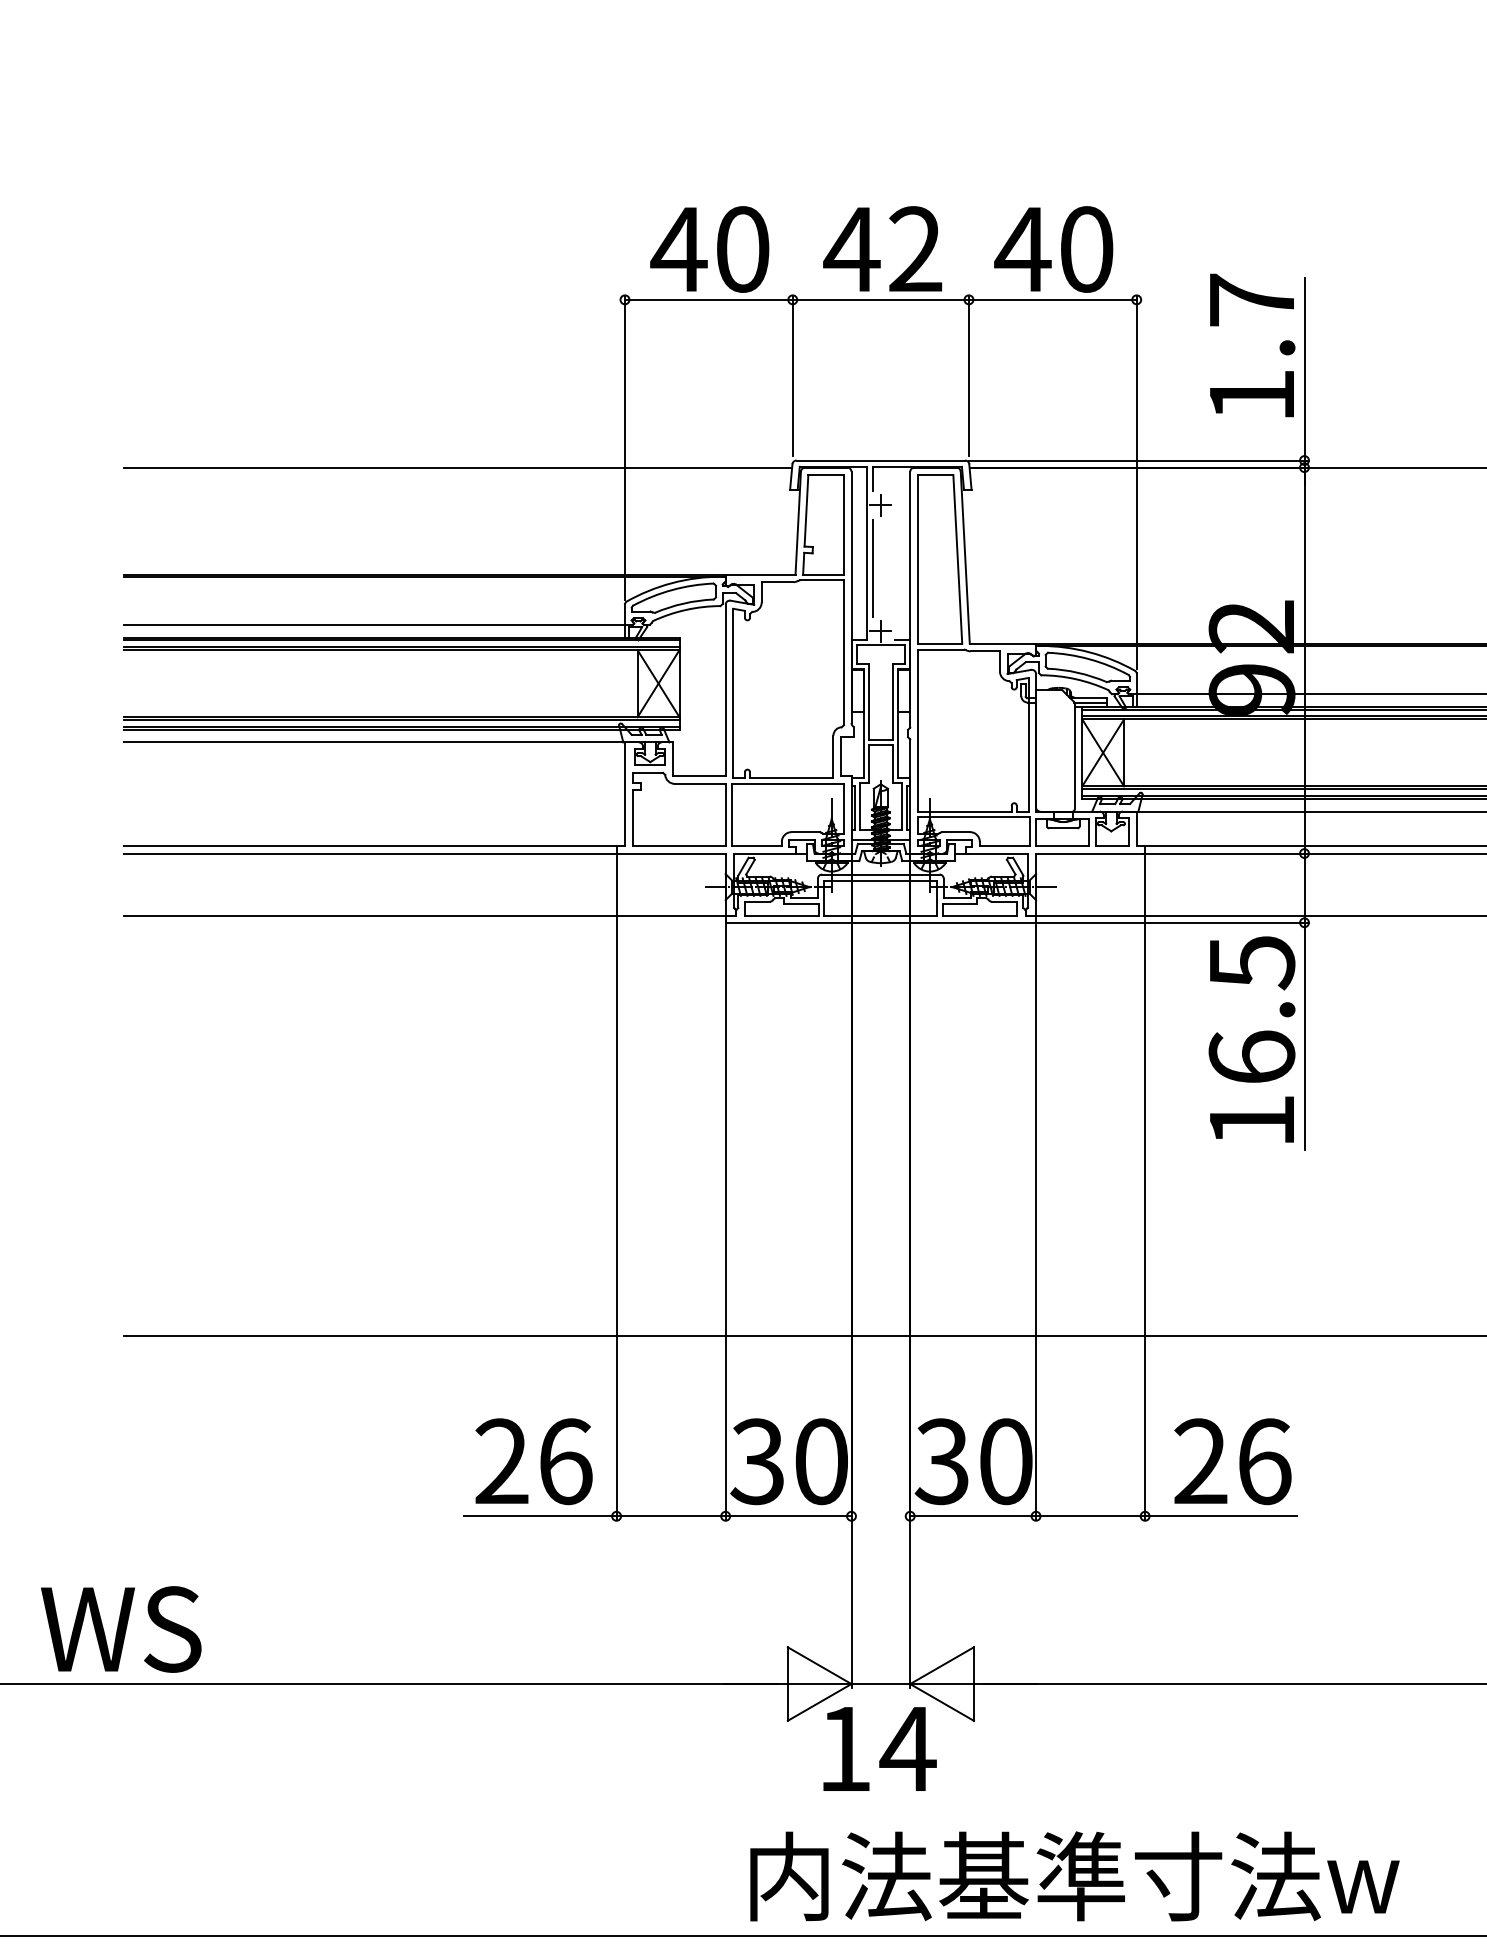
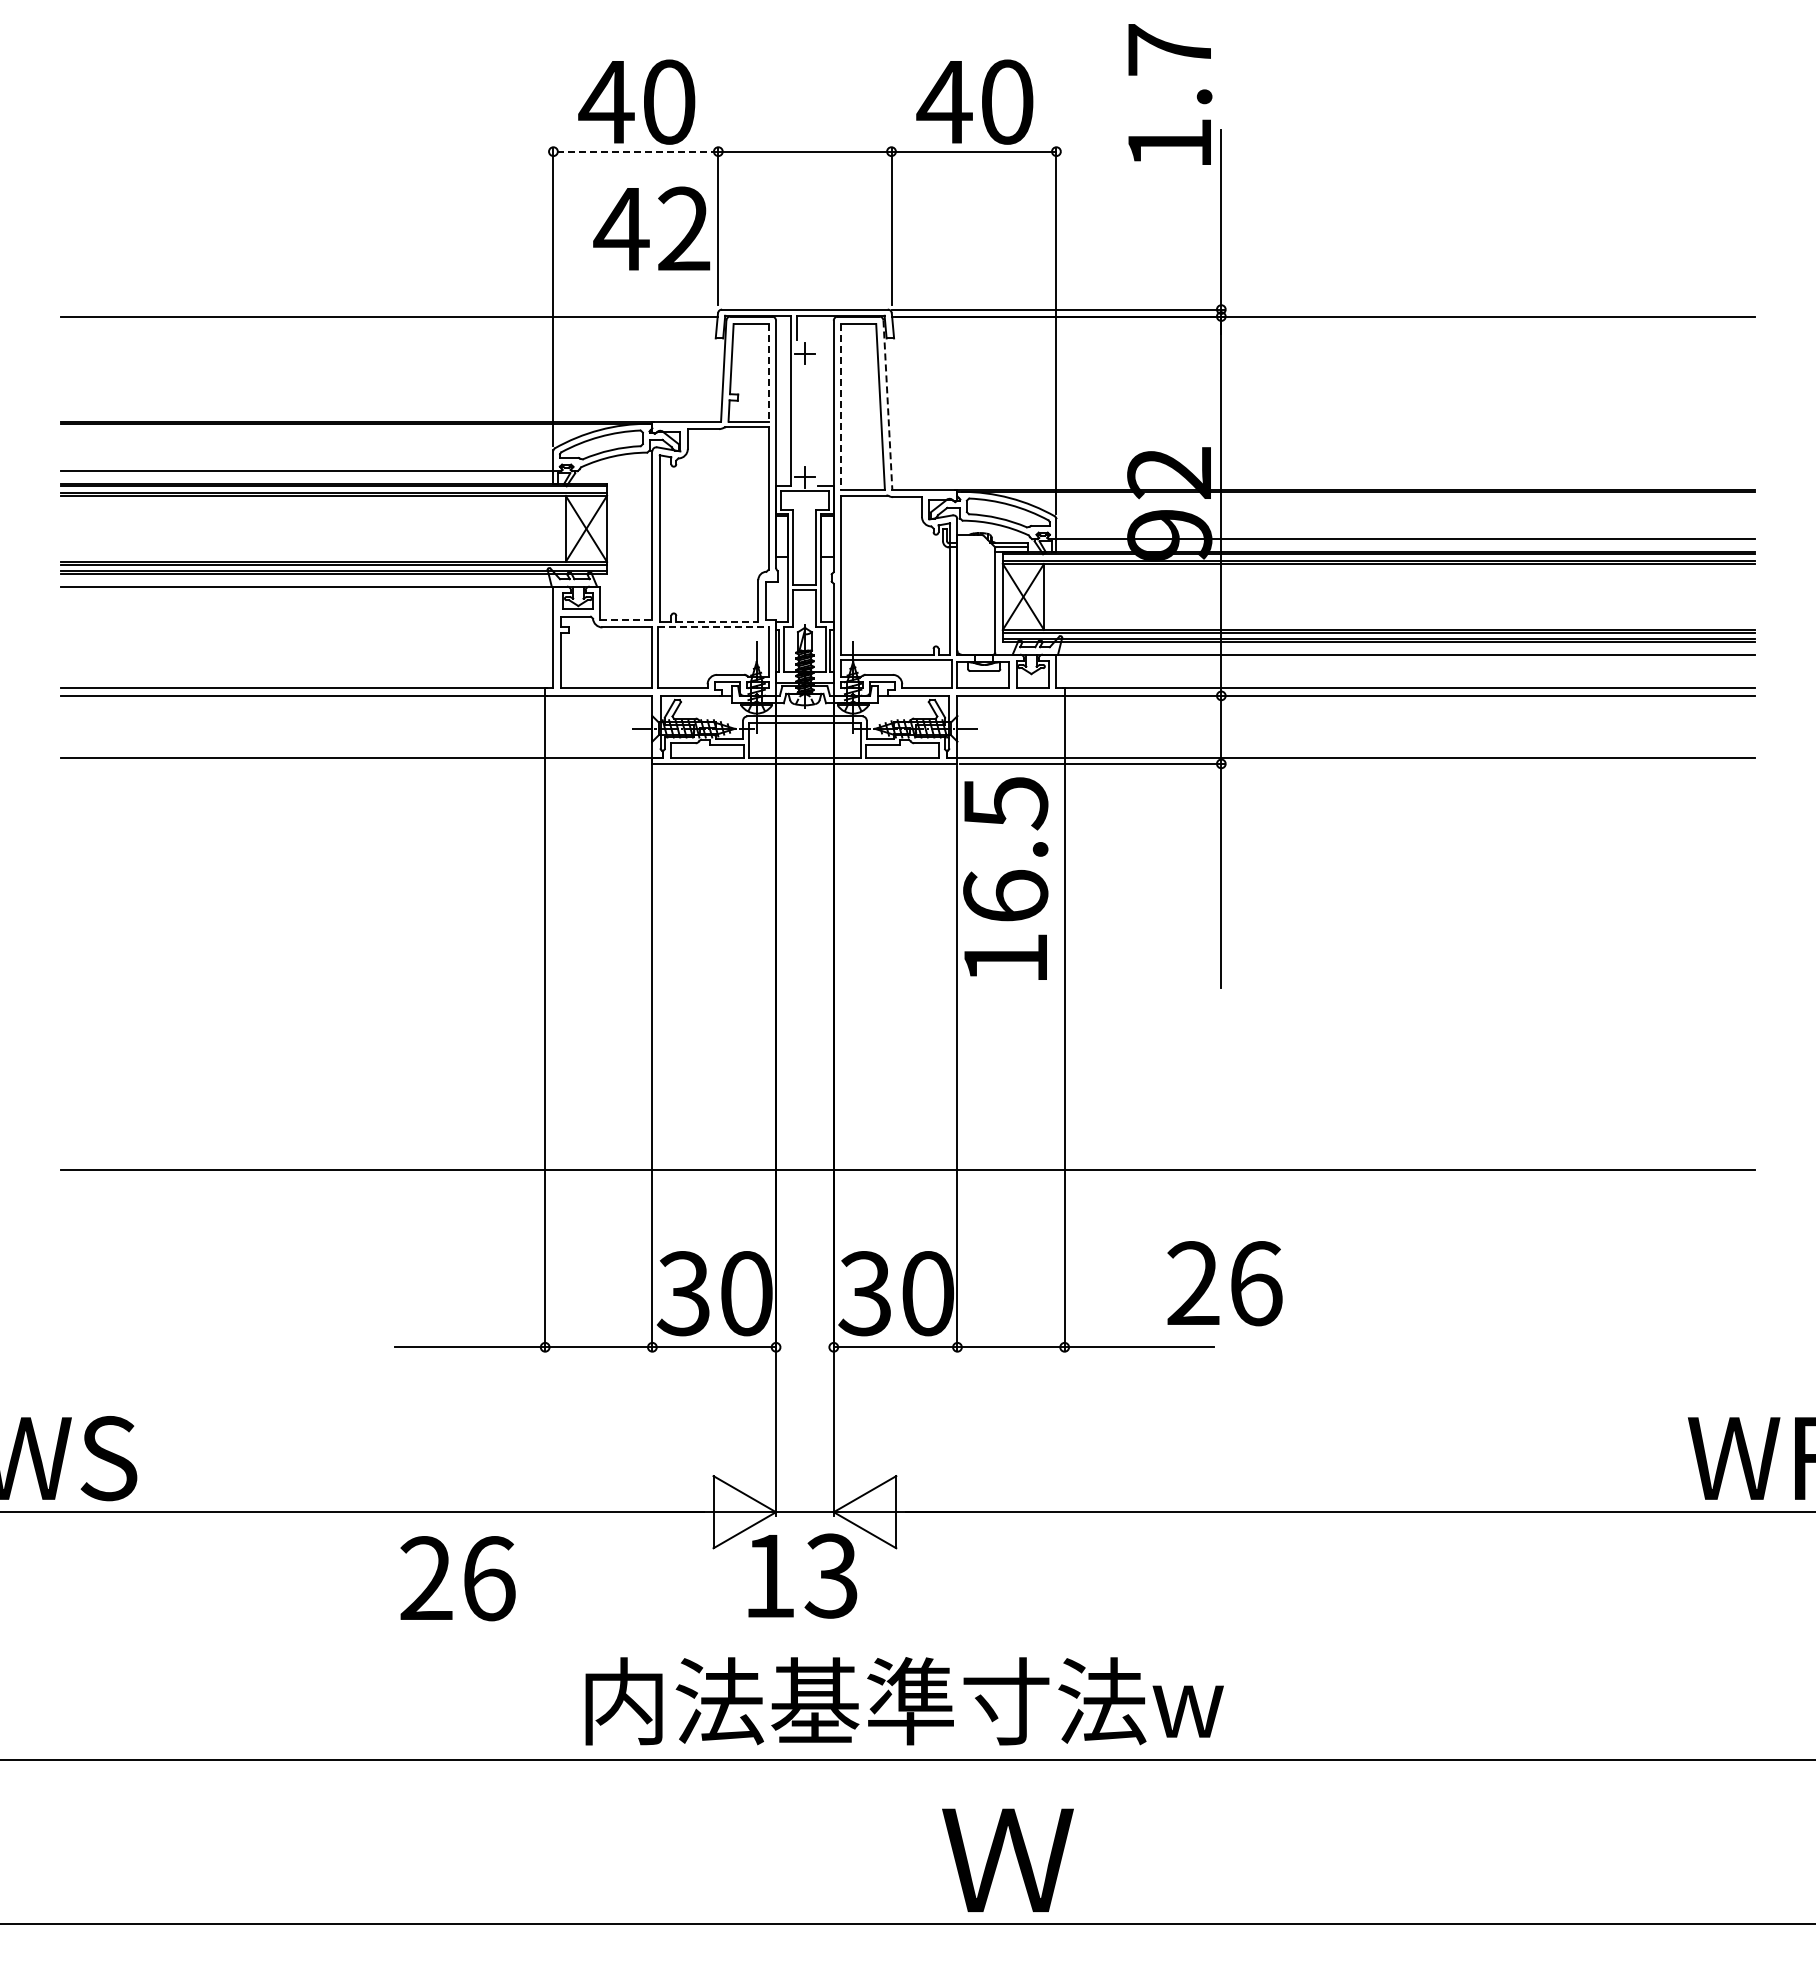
text: (882, 248) -> (651, 228), moved
line: (708, 299) -> (635, 151), solid -> dashed
text: (1252, 345) -> (1170, 94), moved
line: (843, 524) -> (768, 372), solid -> dashed
line: (964, 558) -> (887, 405), solid -> dashed
line: (918, 559) -> (841, 406), solid -> dashed
line: (873, 568) -> (797, 415), removed
line: (699, 776) -> (626, 620), solid -> dashed
line: (791, 777) -> (717, 621), solid -> dashed
line: (787, 783) -> (713, 627), solid -> dashed
text: (1251, 1039) -> (1005, 878), moved
text: (533, 1461) -> (457, 1578), moved
text: (1232, 1461) -> (1224, 1283), moved
text: (907, 1748) -> (831, 1575), 14 -> 13
text: (1074, 1876) -> (904, 1701), moved

